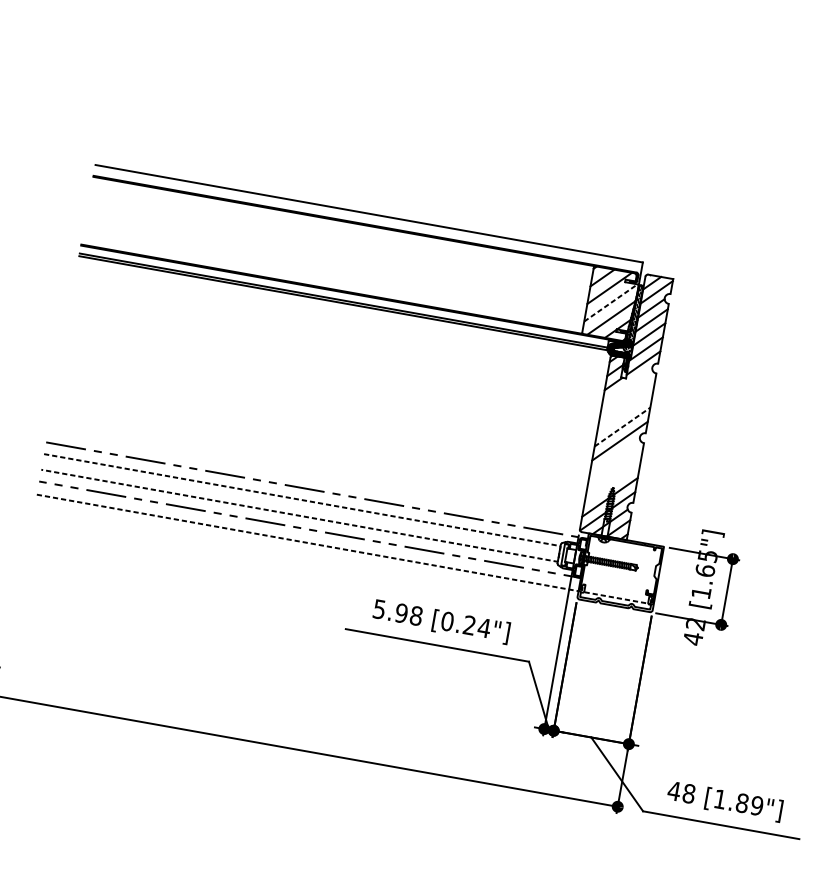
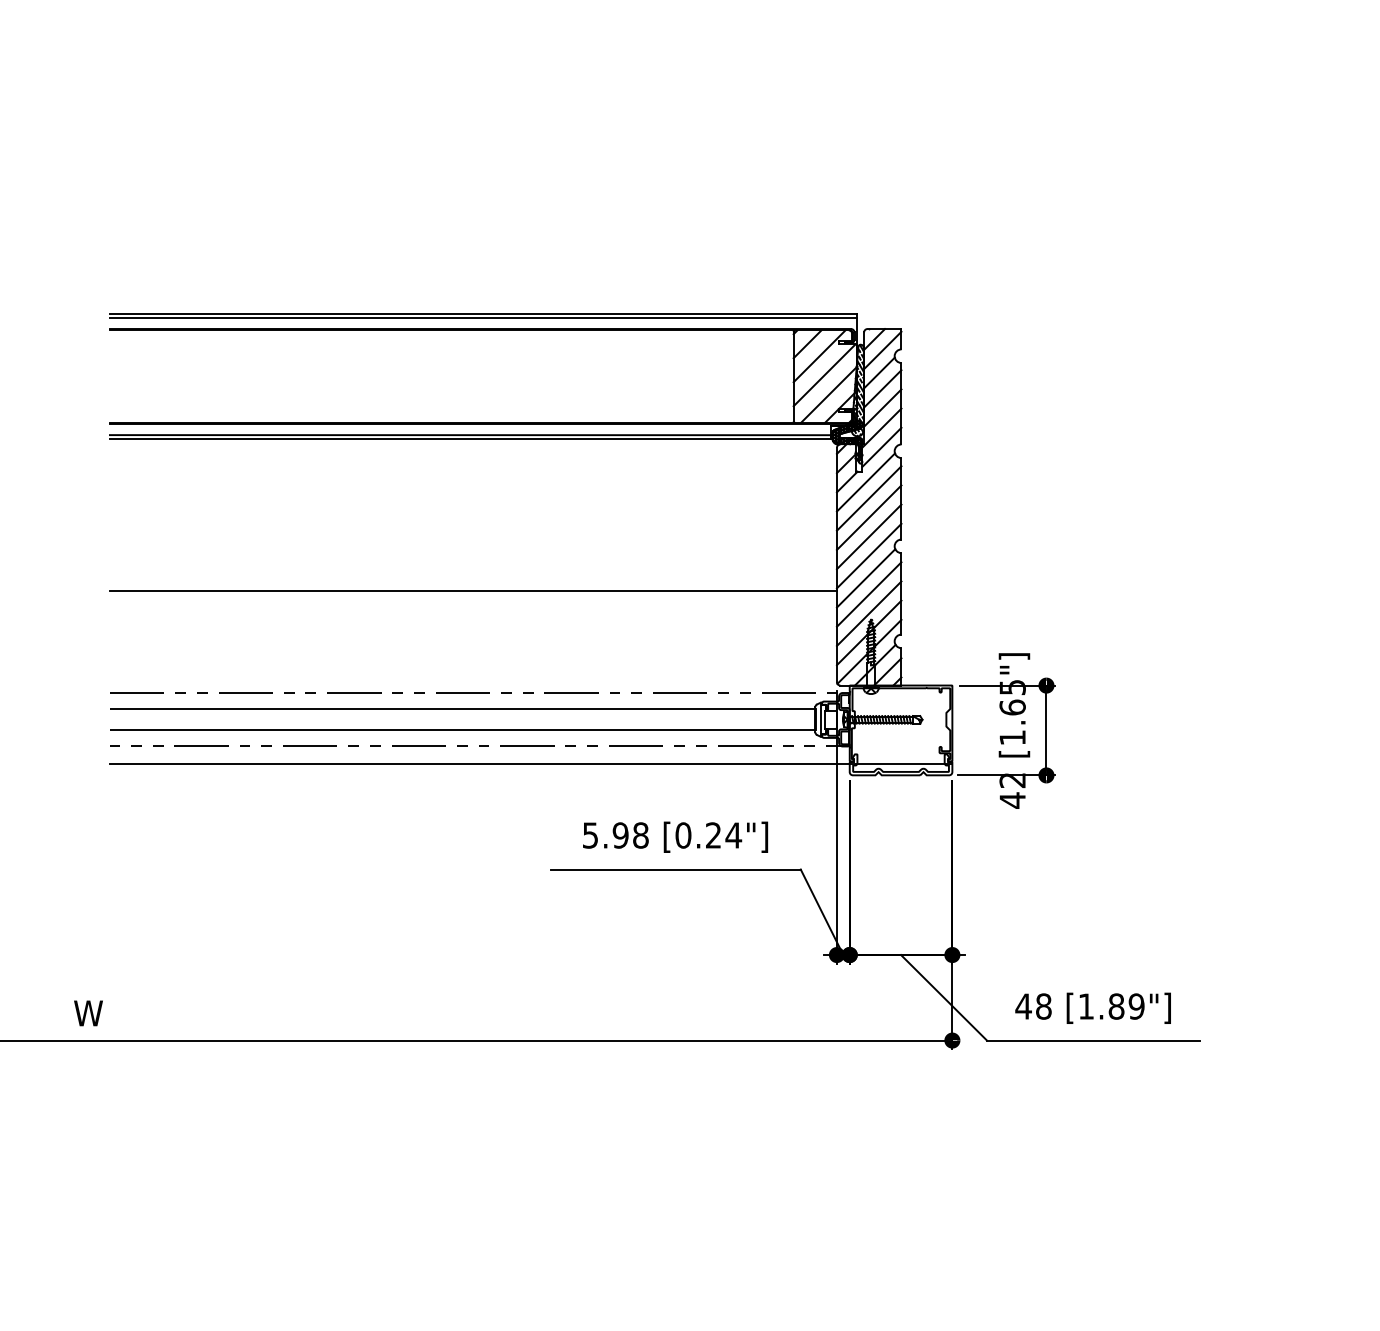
line: (368, 216) -> (483, 317), added
line: (610, 303) -> (824, 375), dashed -> solid
line: (626, 386) -> (865, 482), added
line: (627, 398) -> (868, 498), added
line: (624, 412) -> (868, 517), added
line: (324, 415) -> (472, 591), added
line: (622, 426) -> (869, 536), dashed -> solid
line: (614, 457) -> (865, 578), added
line: (614, 469) -> (868, 594), added
line: (612, 483) -> (868, 613), added
line: (345, 549) -> (531, 764), dashed -> solid
line: (559, 553) -> (815, 719), dashed -> solid

